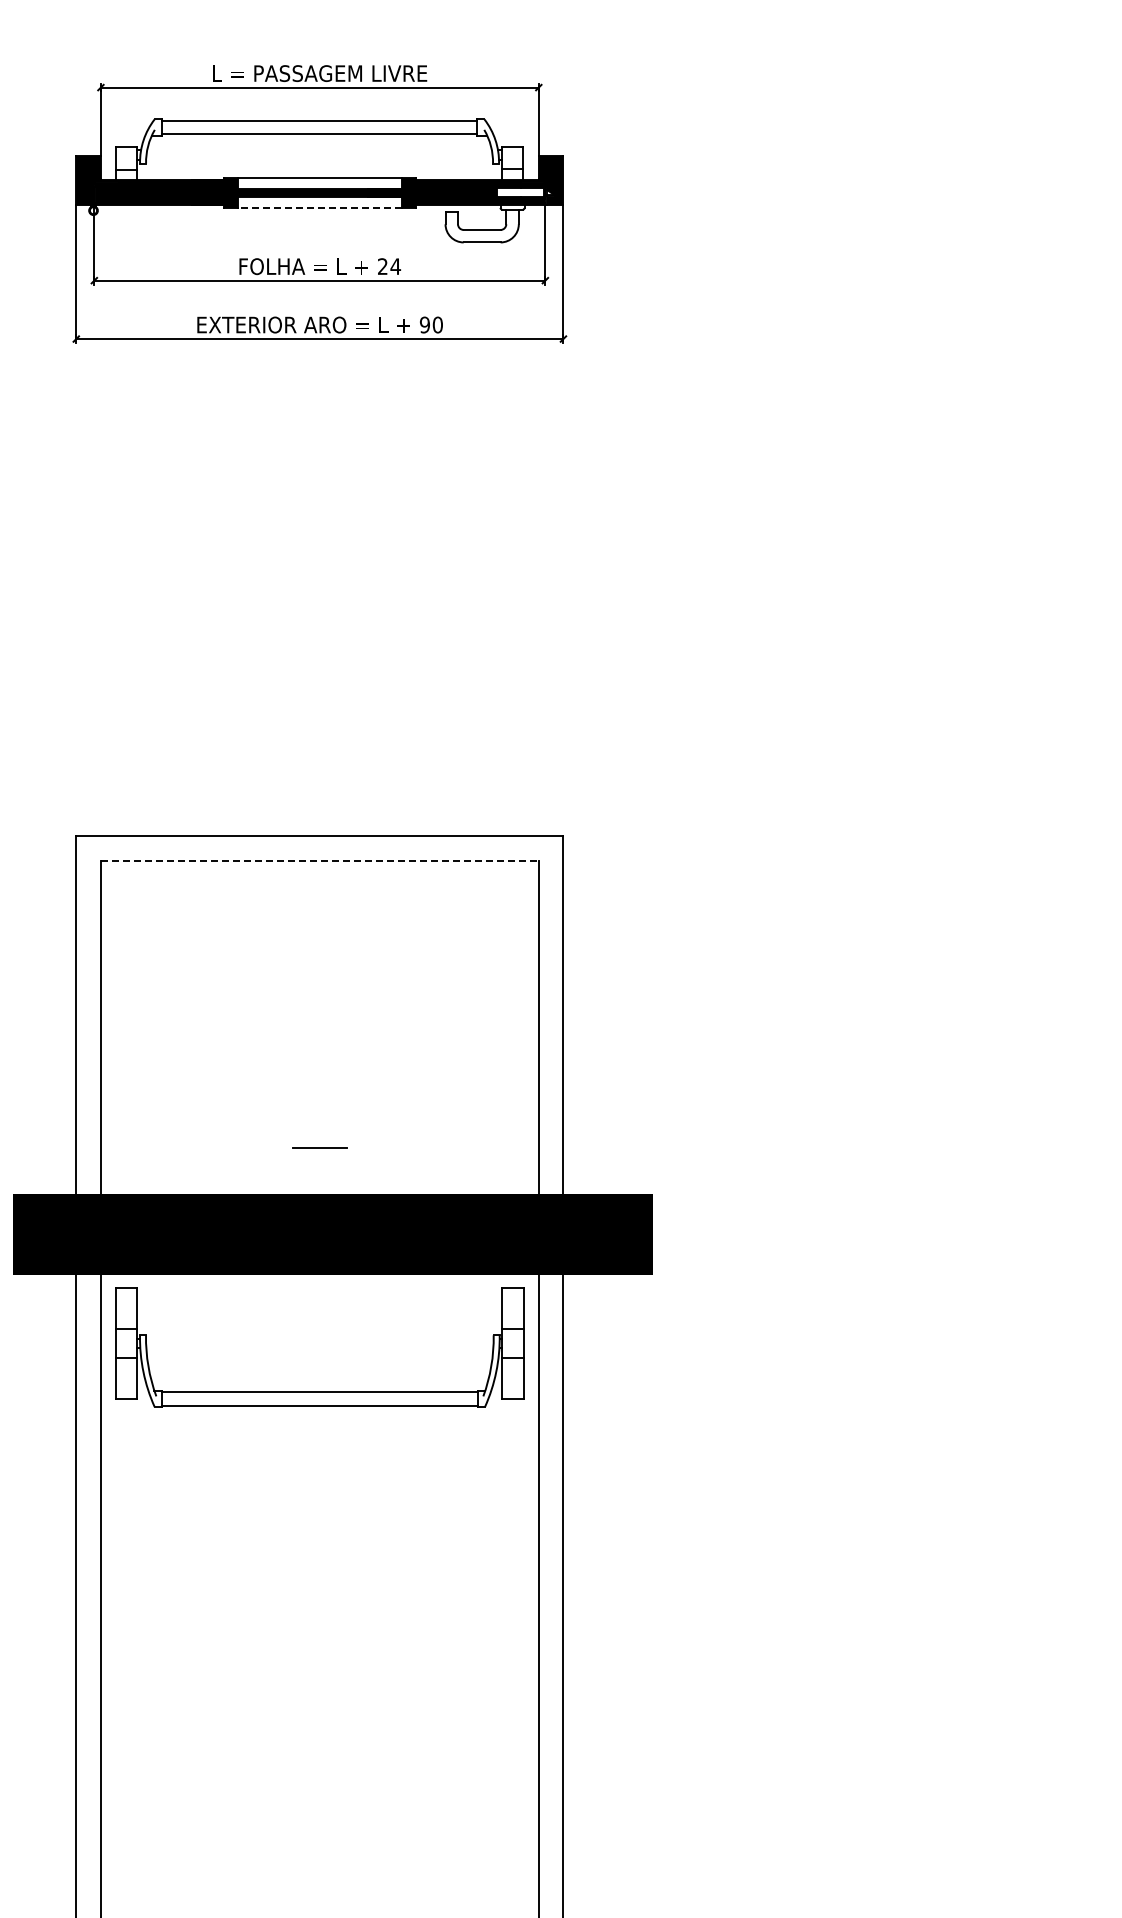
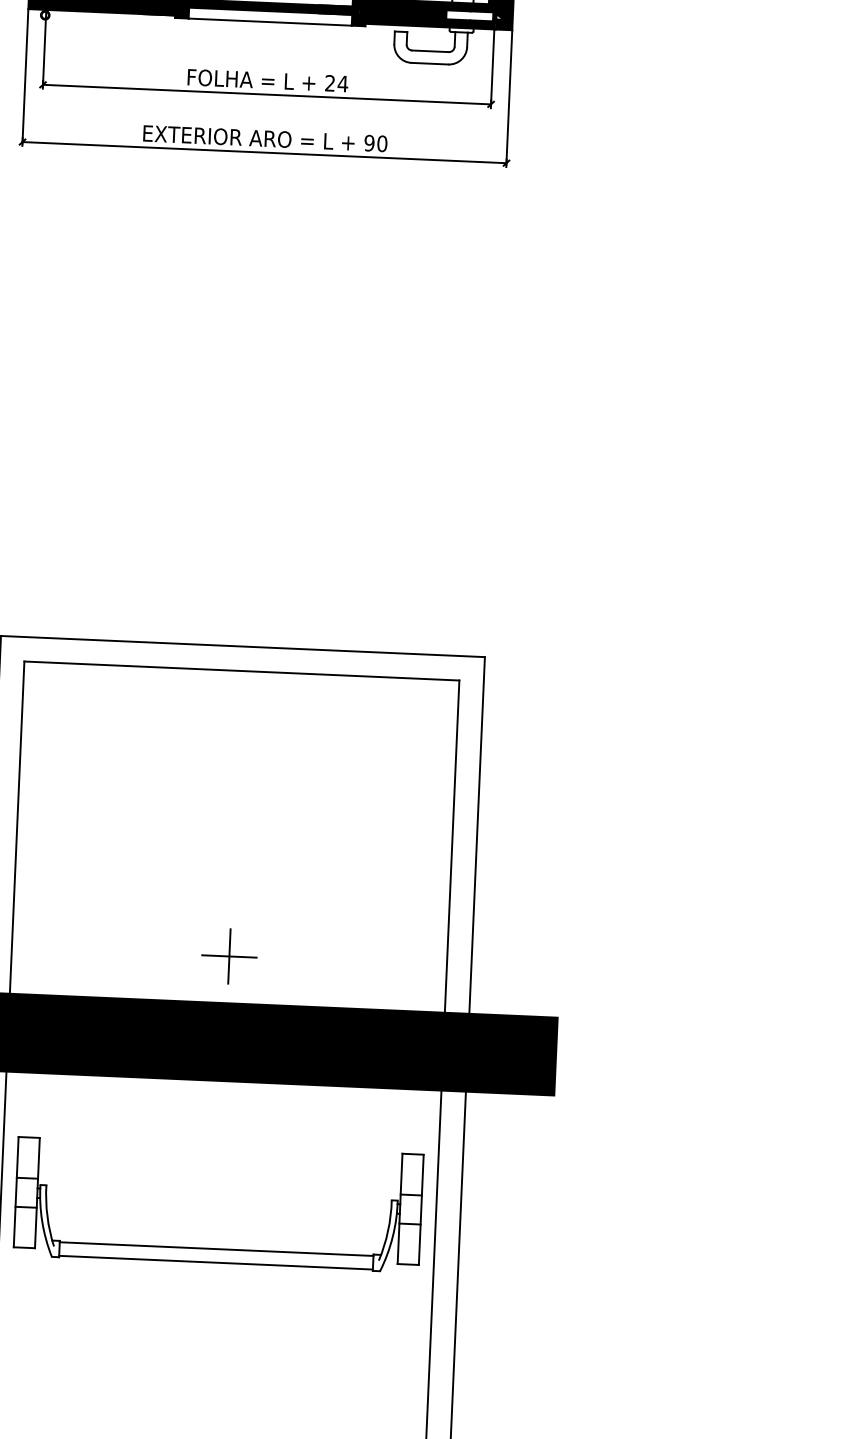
line: (319, 207) -> (269, 21), dashed -> solid
line: (319, 860) -> (241, 670), dashed -> solid
line: (319, 1147) -> (229, 955), added
part: (319, 1391) -> (216, 1248), moved

